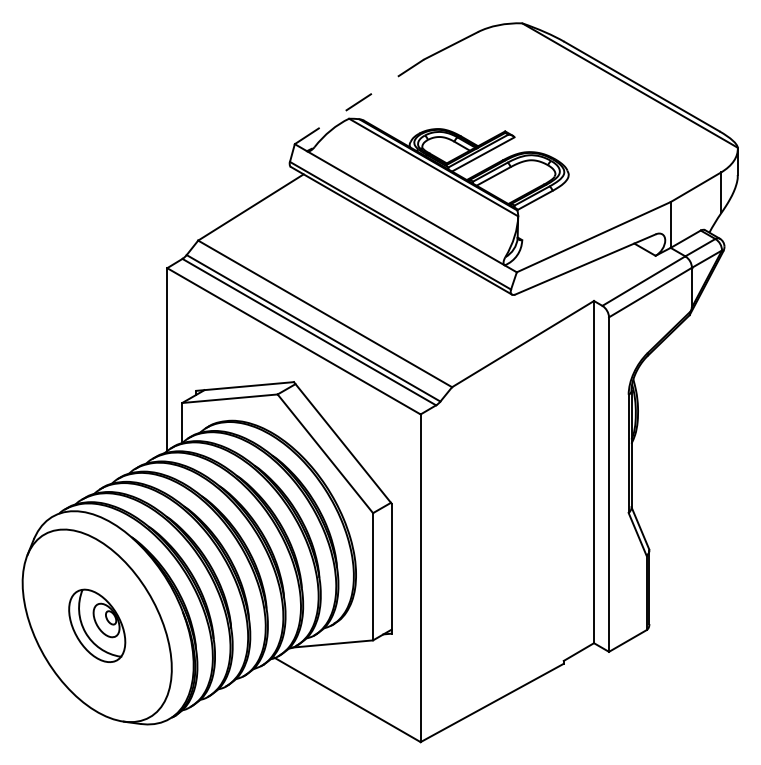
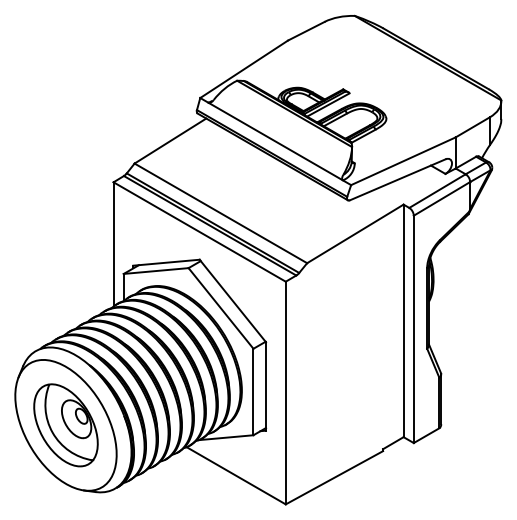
line: (358, 102) -> (243, 69), dashed -> solid
part: (96, 626) -> (65, 425), size x1.67

